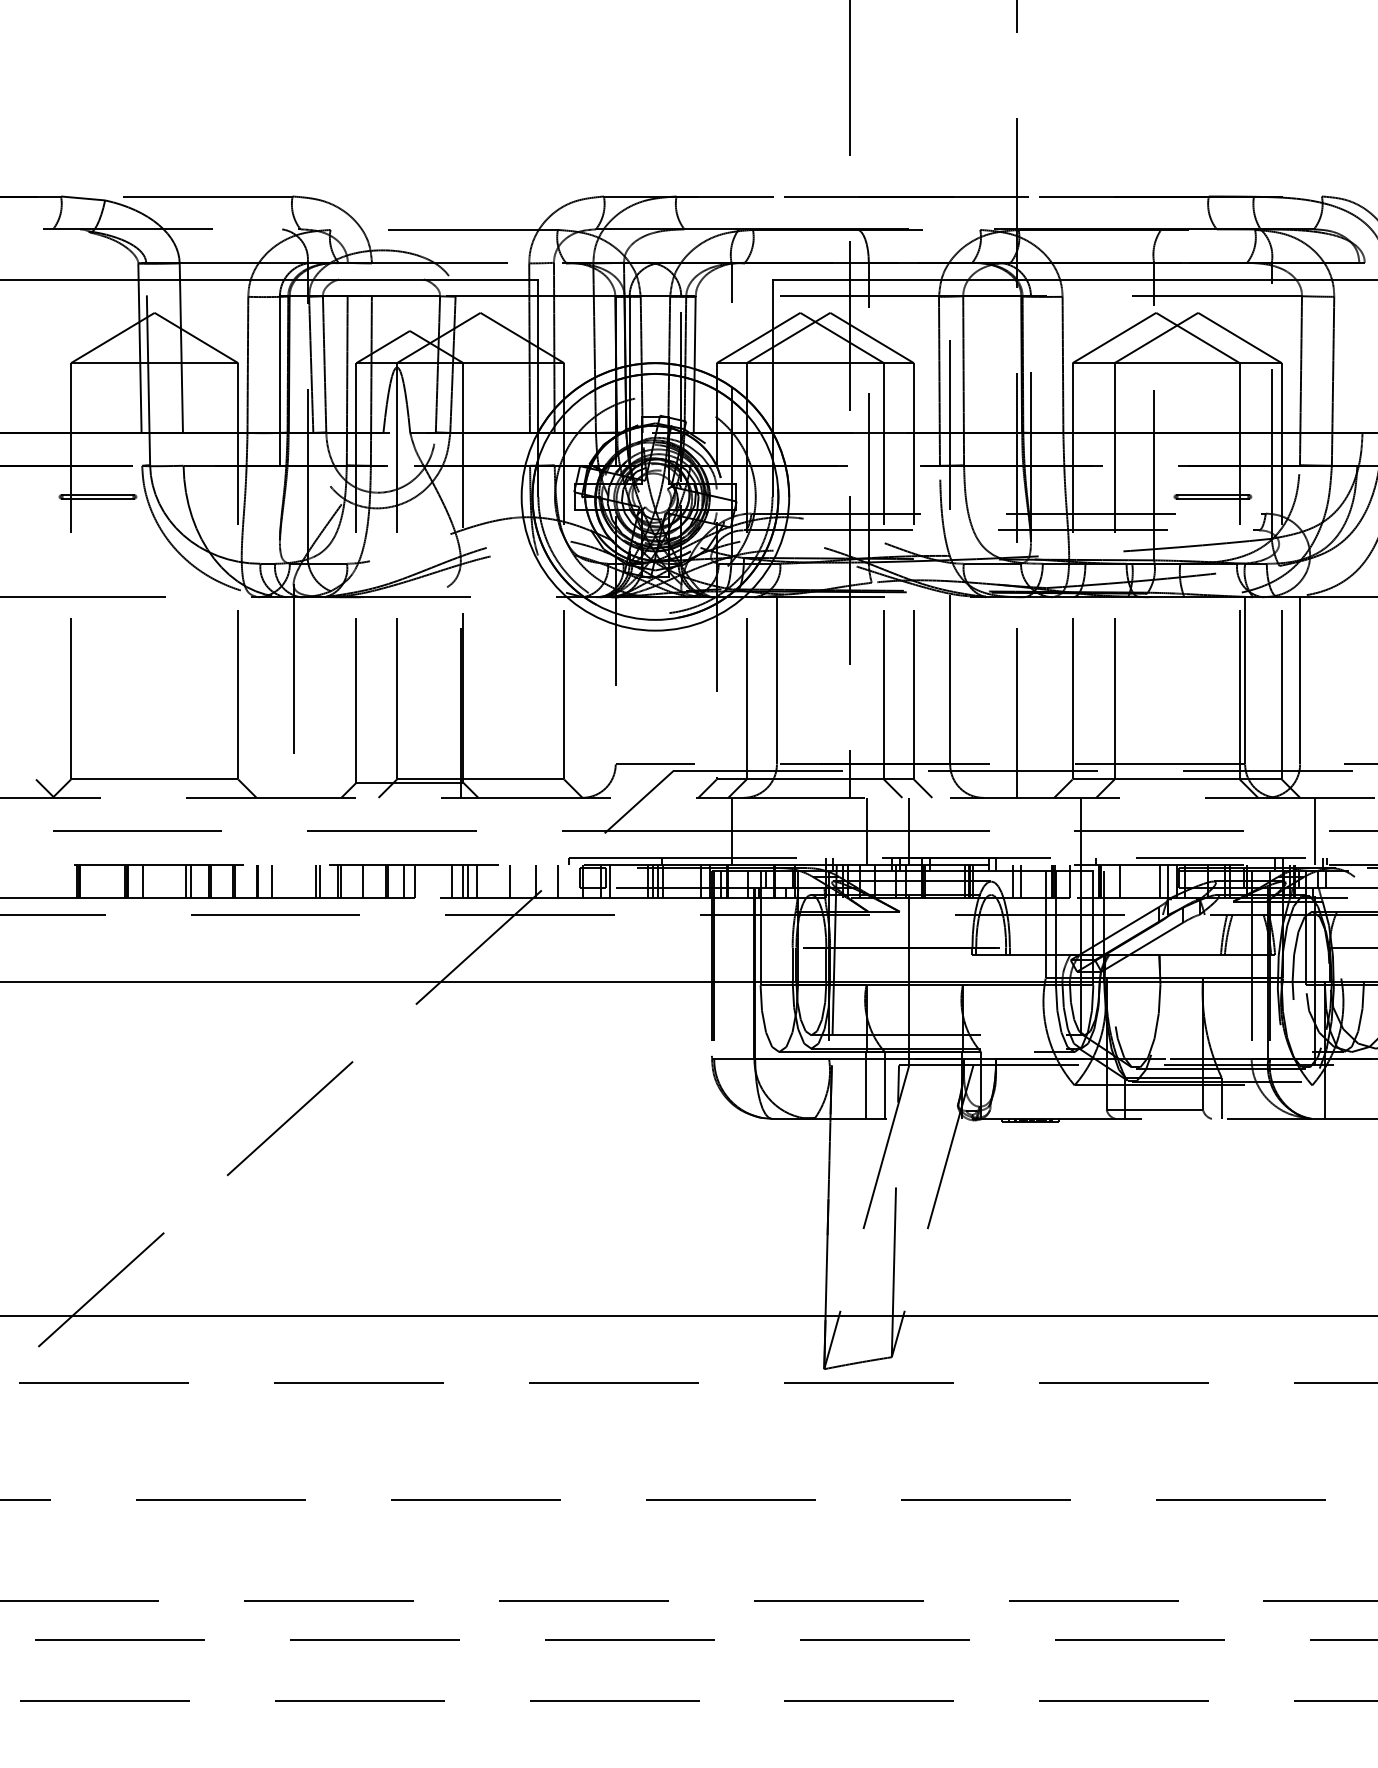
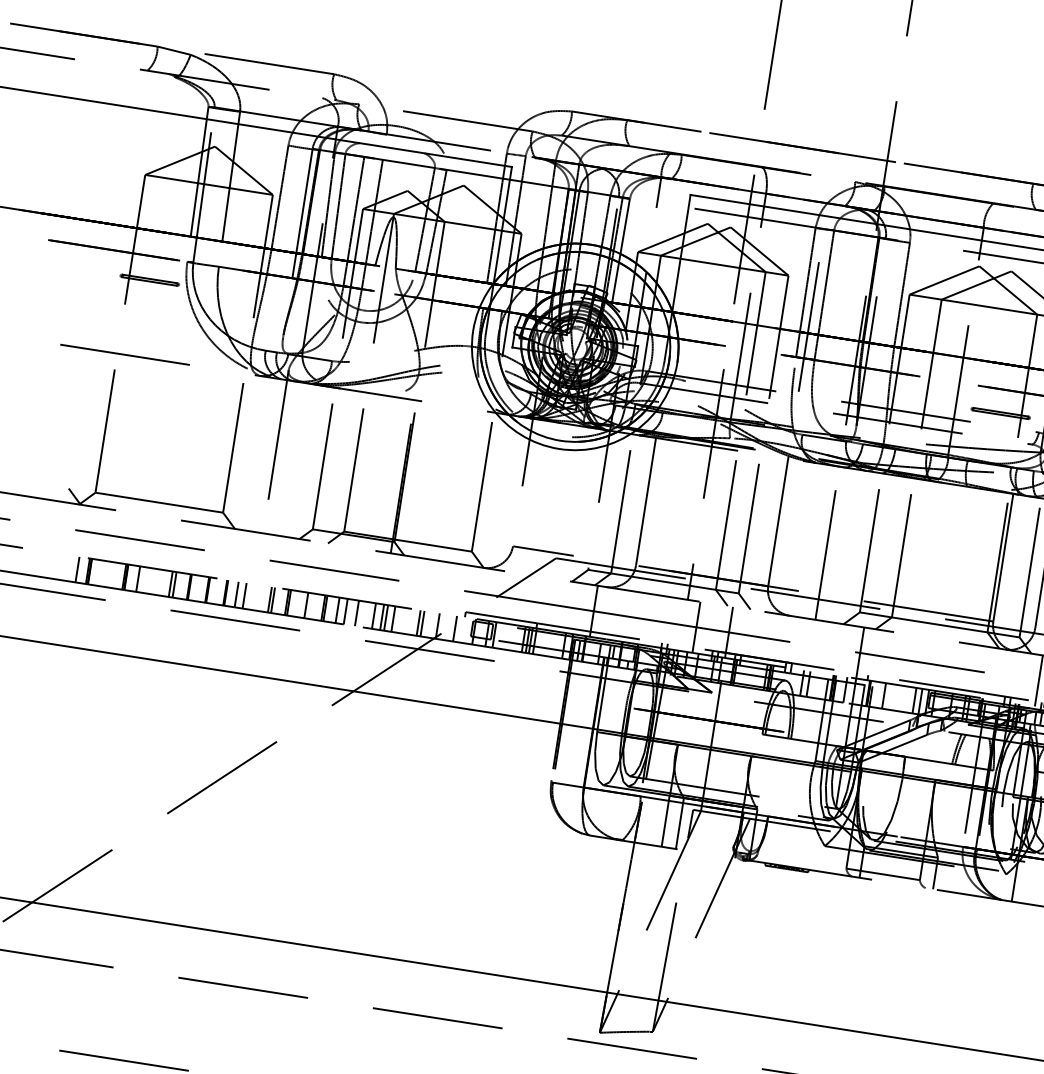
line: (63, 881) -> (77, 569), added
line: (282, 881) -> (244, 595), added
line: (429, 881) -> (356, 613), added
line: (515, 881) -> (422, 623), added

